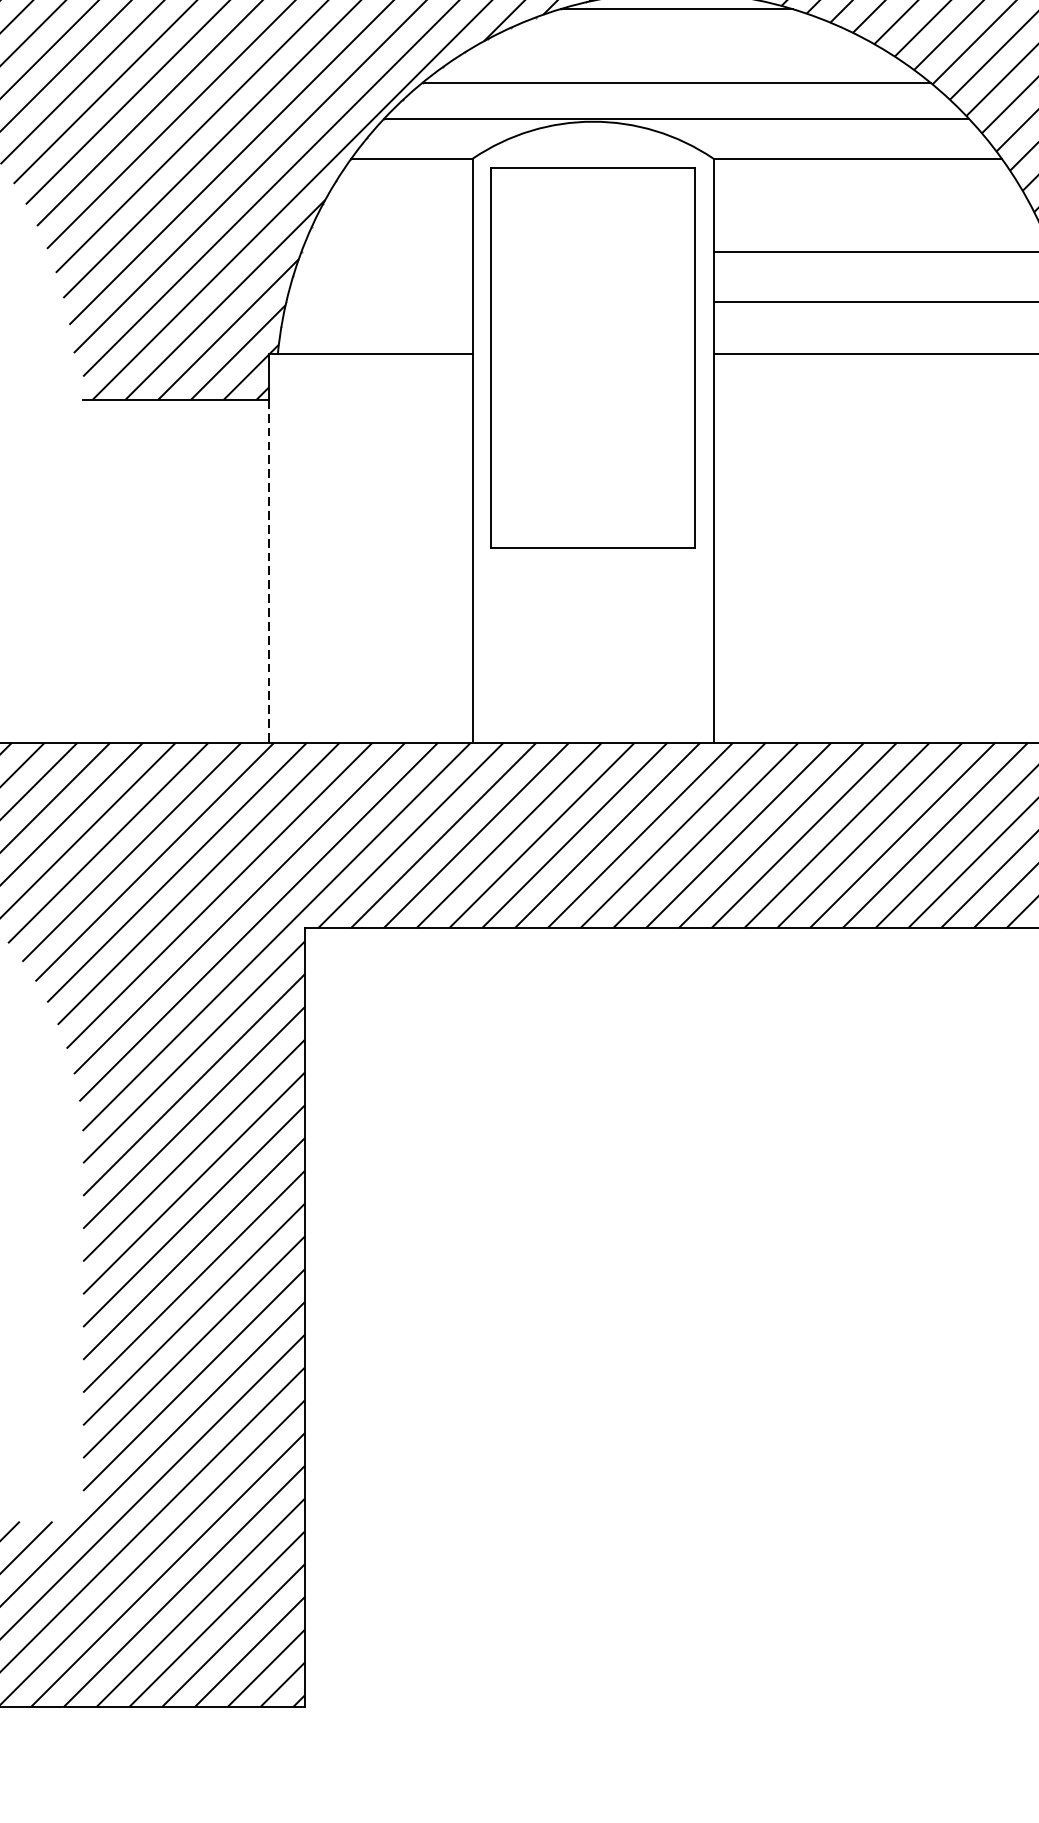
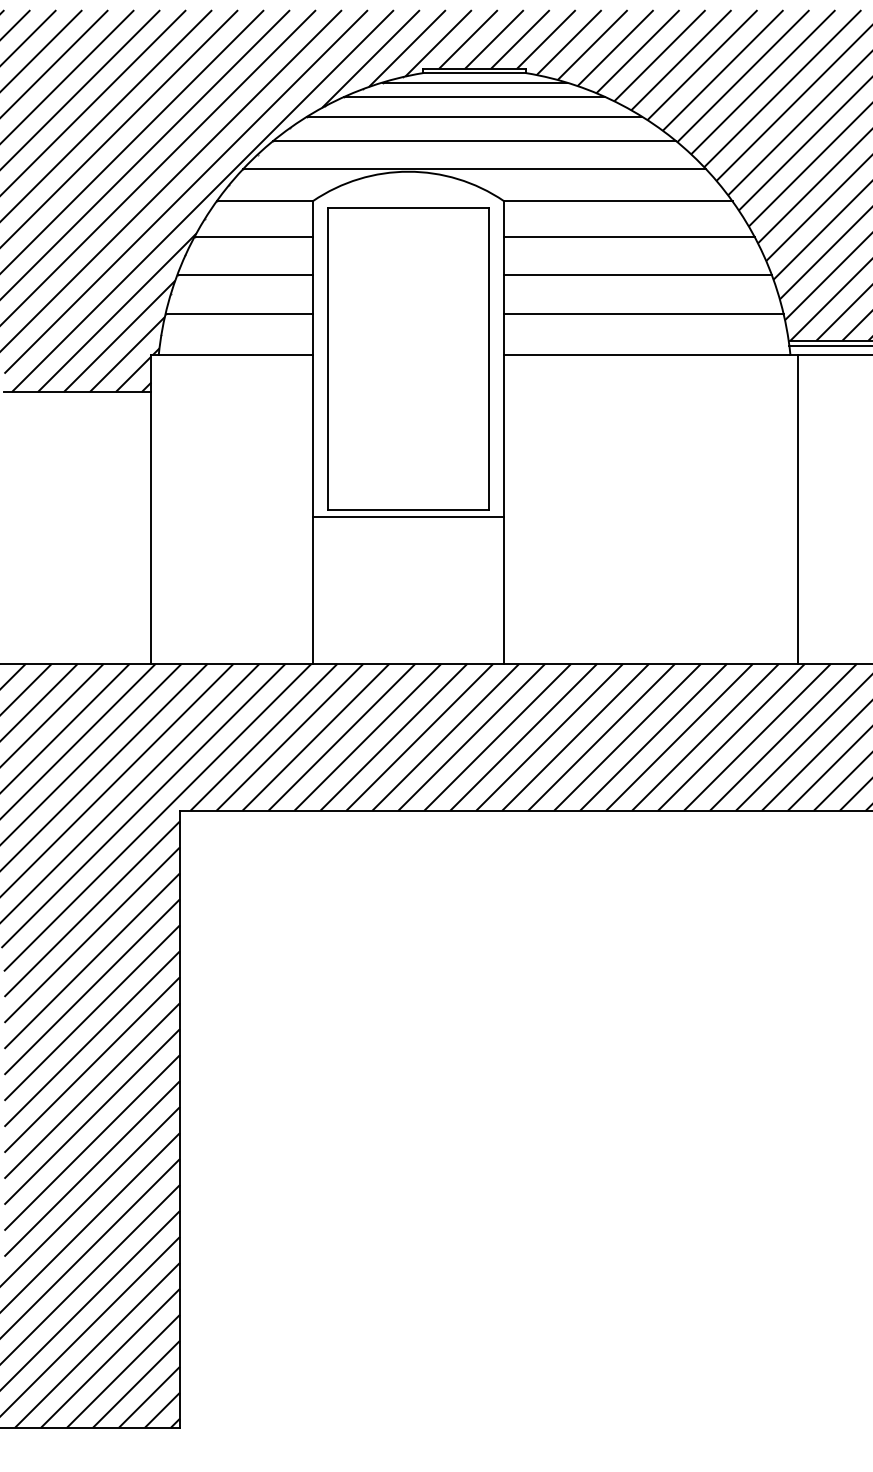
line: (676, 28) -> (474, 97), added
line: (676, 52) -> (474, 116), added
line: (397, 203) -> (253, 236), added
line: (870, 203) -> (628, 236), added
line: (386, 251) -> (244, 274), added
line: (378, 301) -> (238, 314), added
line: (591, 556) -> (407, 516), added
line: (268, 571) -> (151, 528), dashed -> solid

